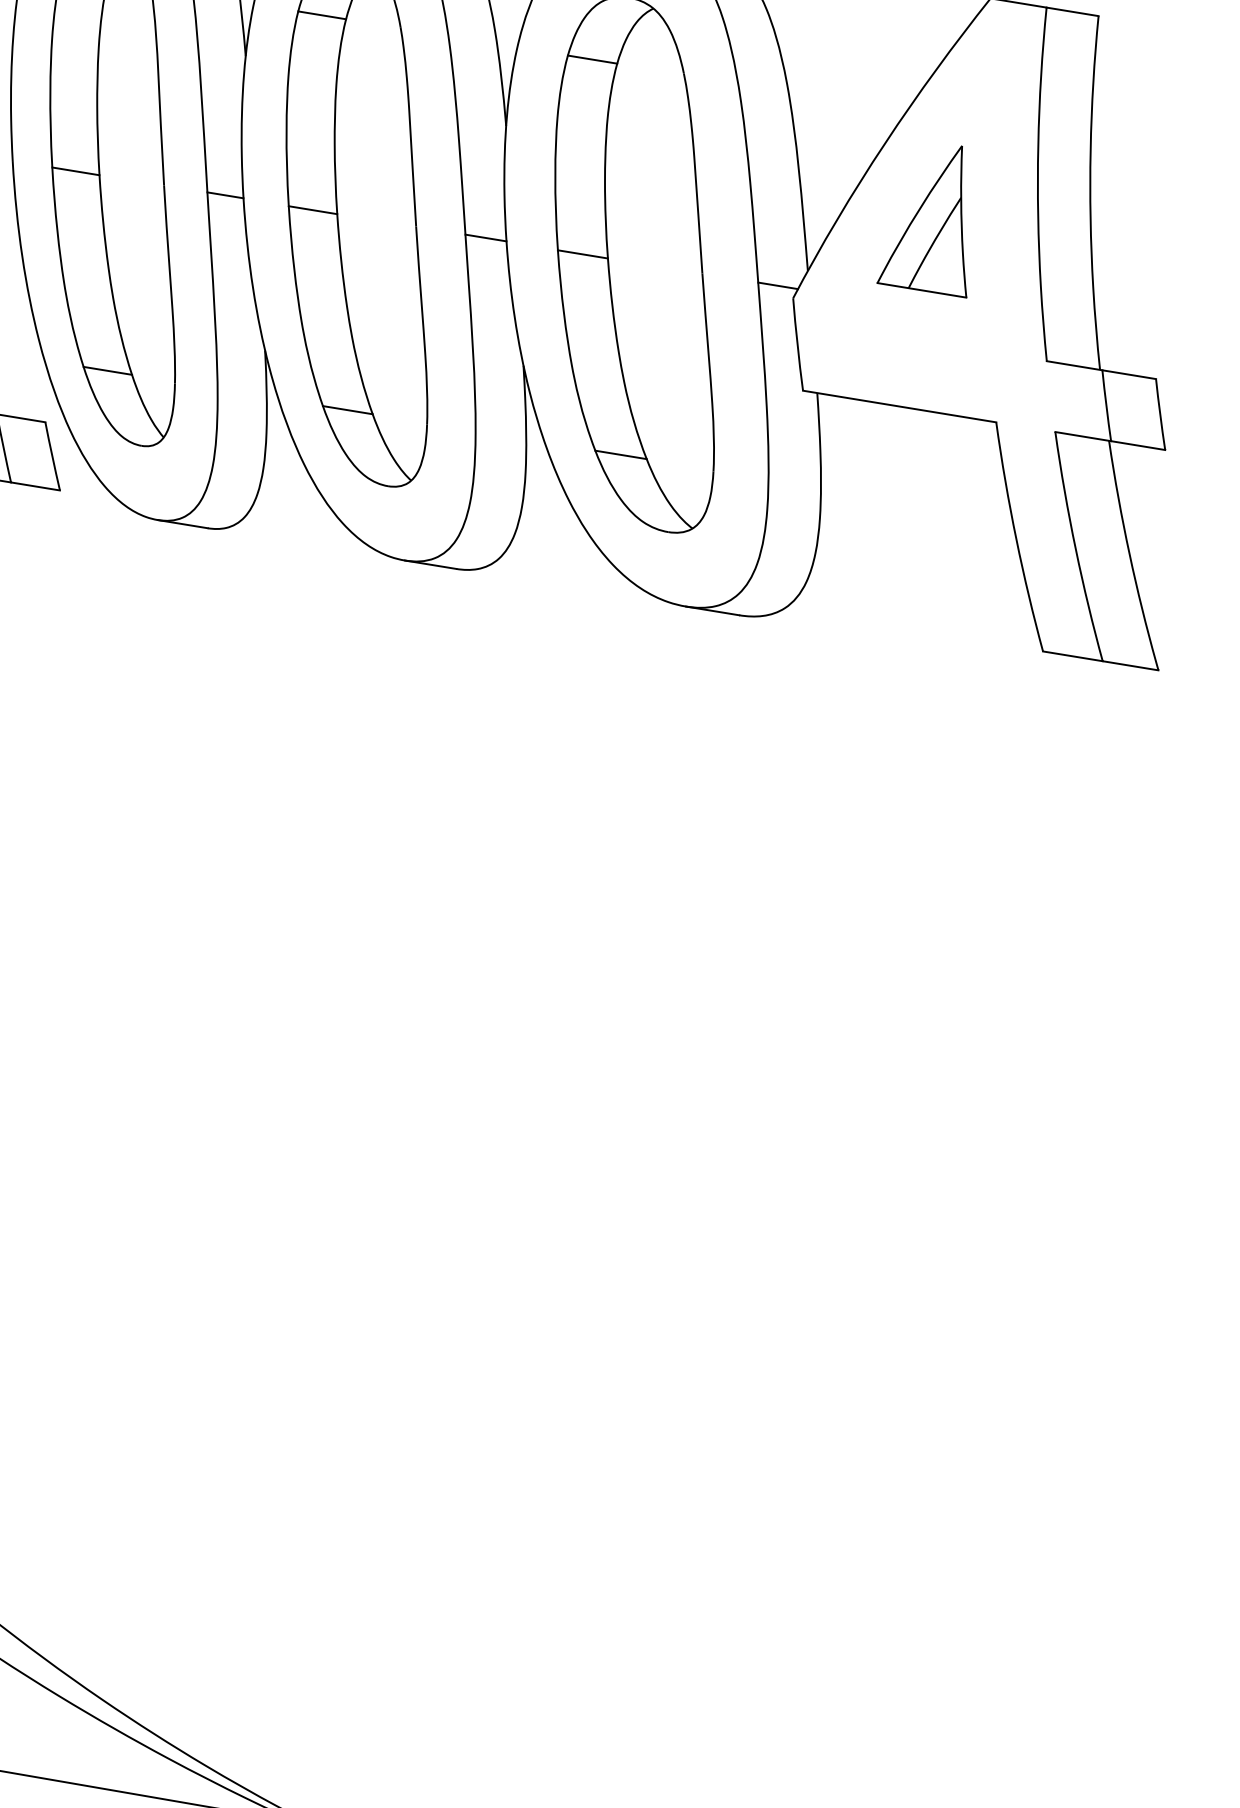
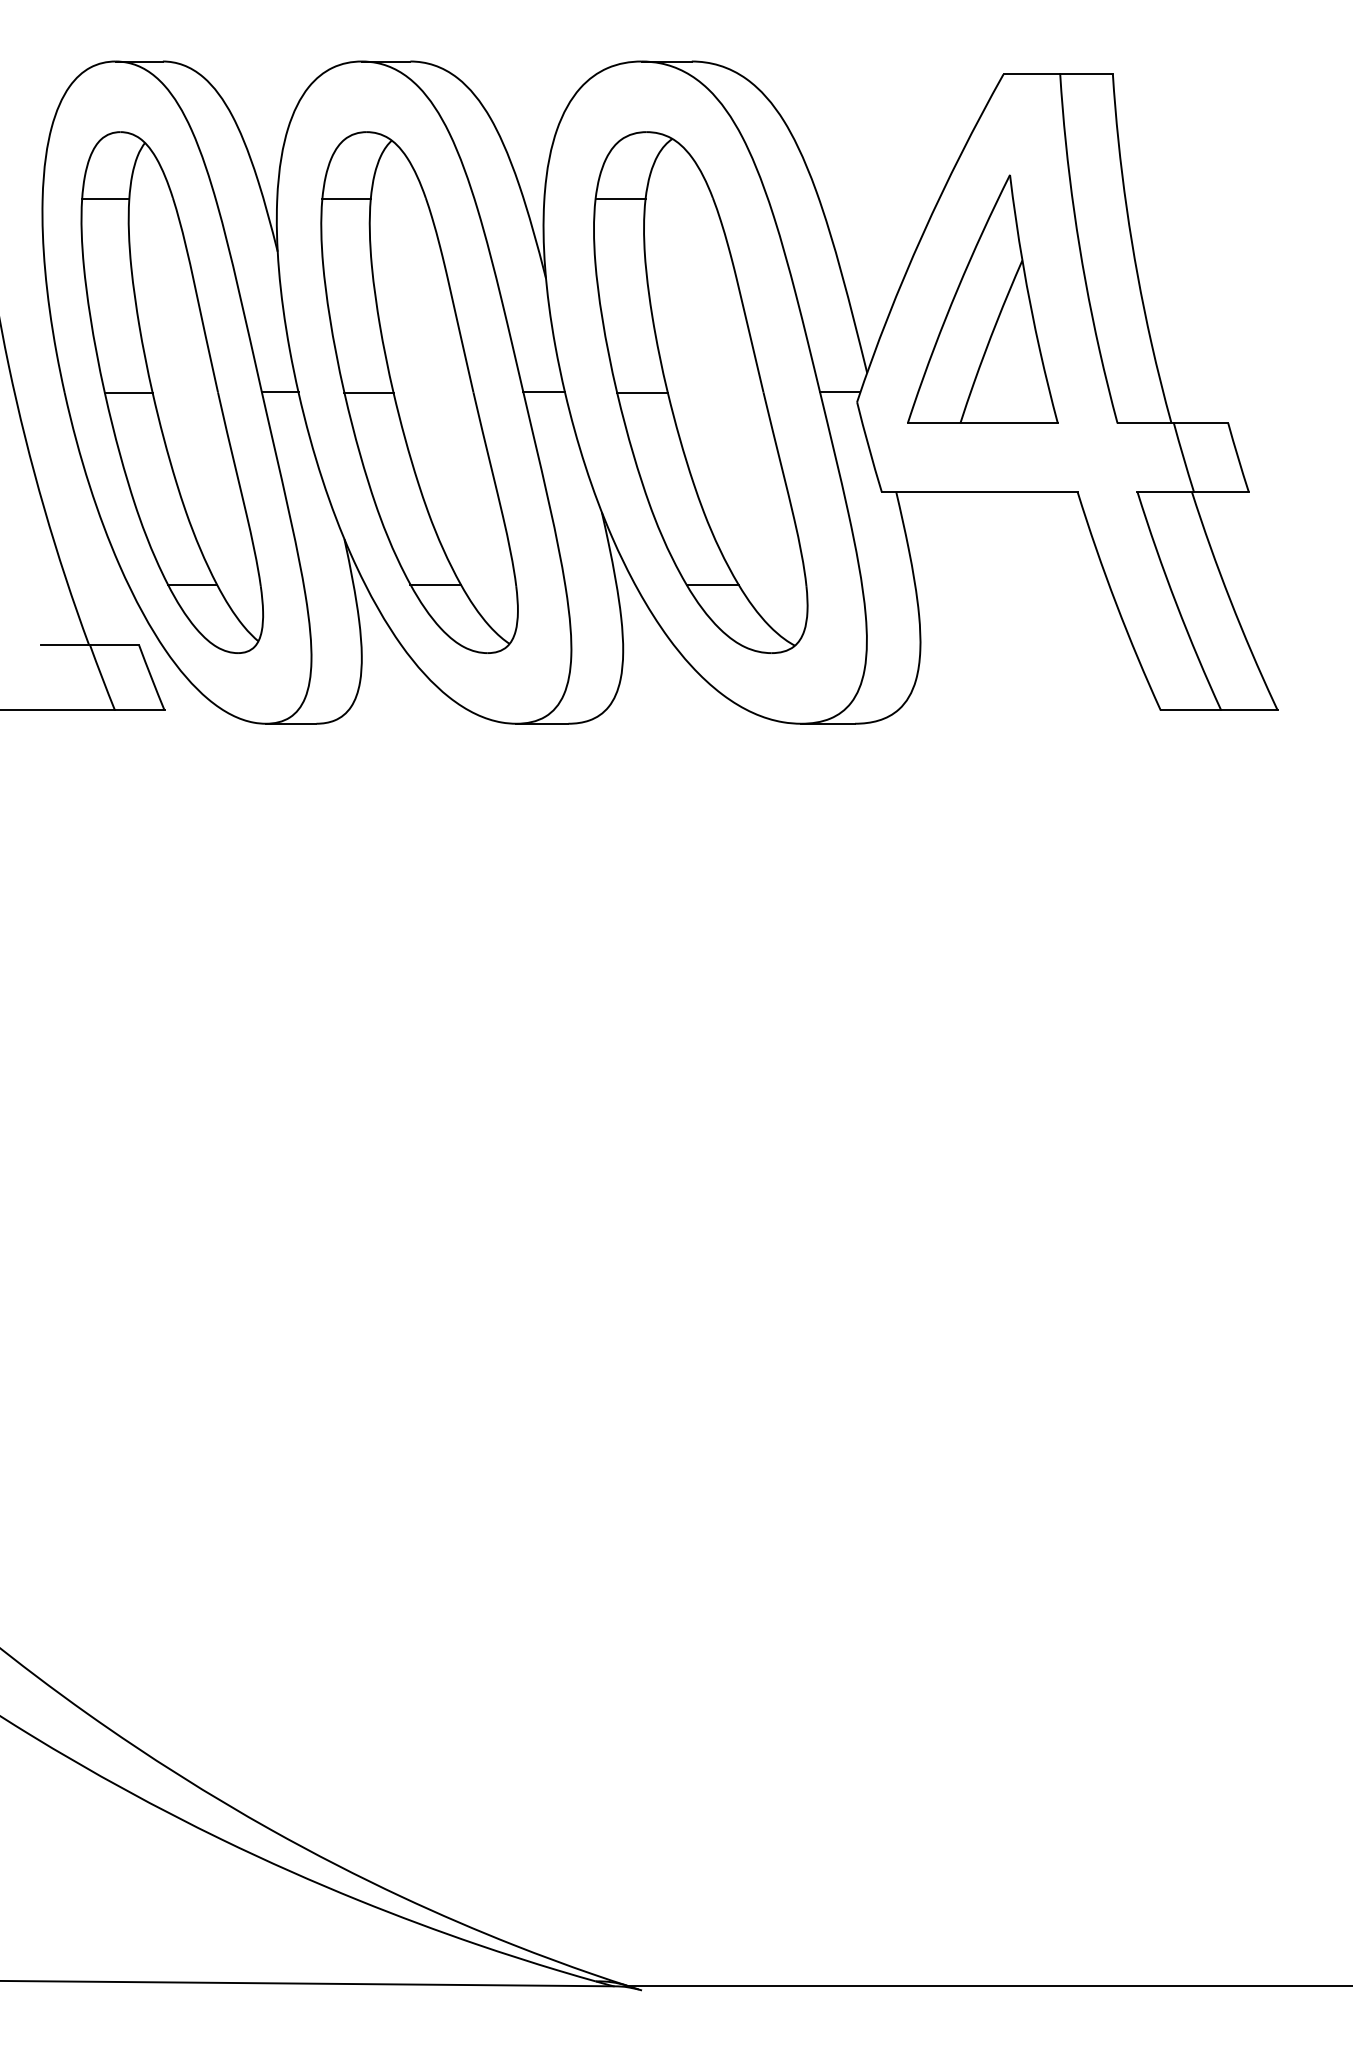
part: (933, 216) -> (982, 298), size x1.67

